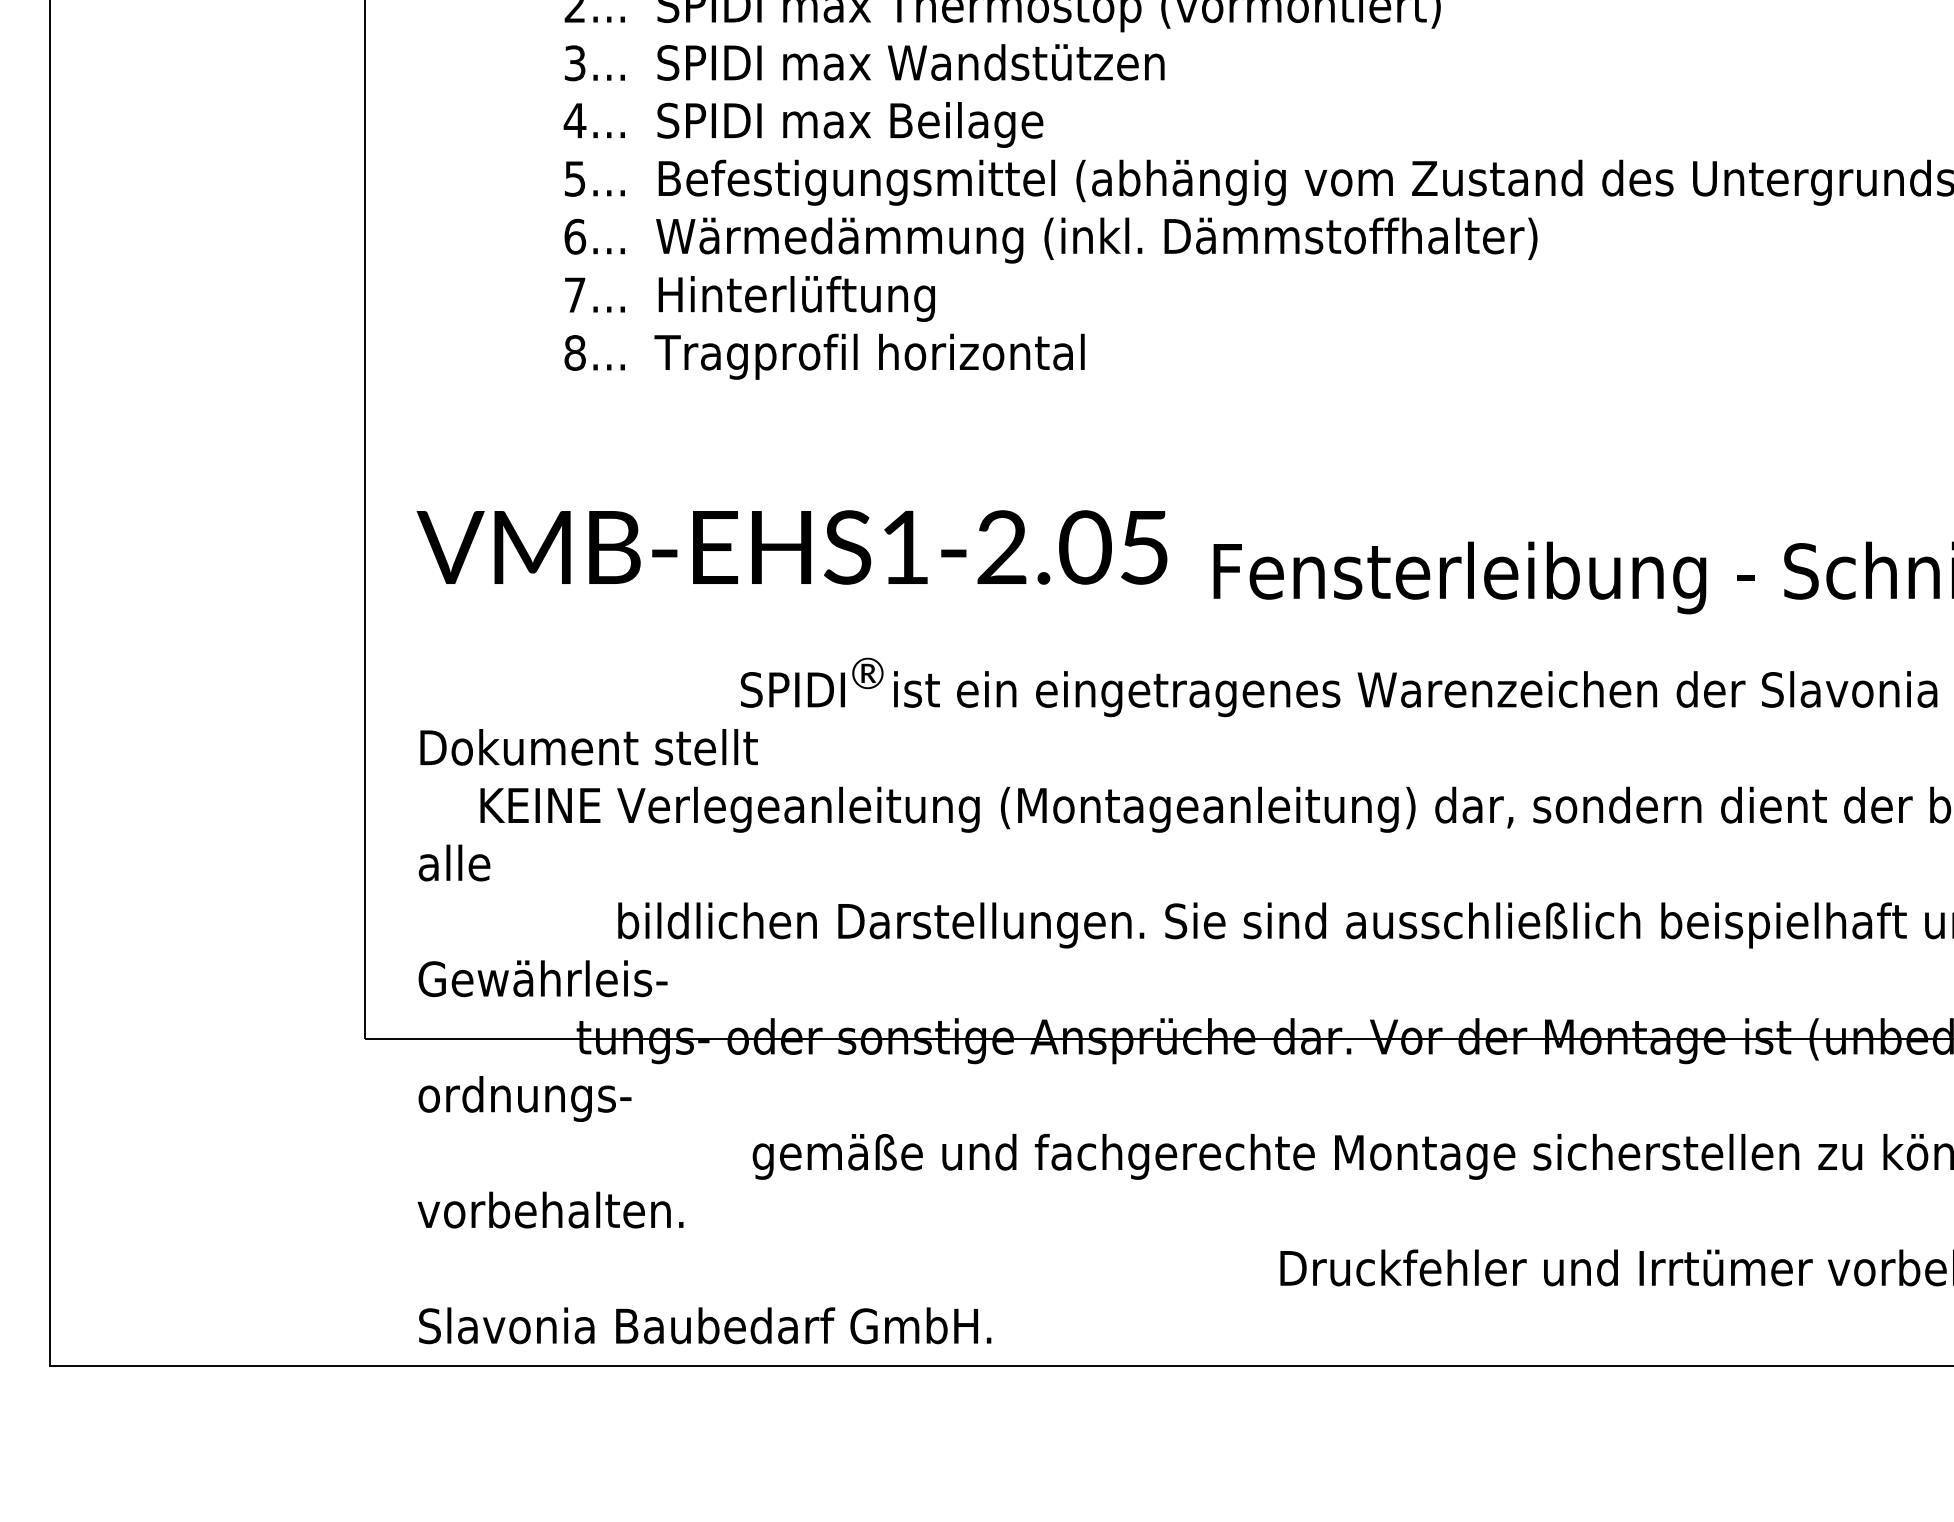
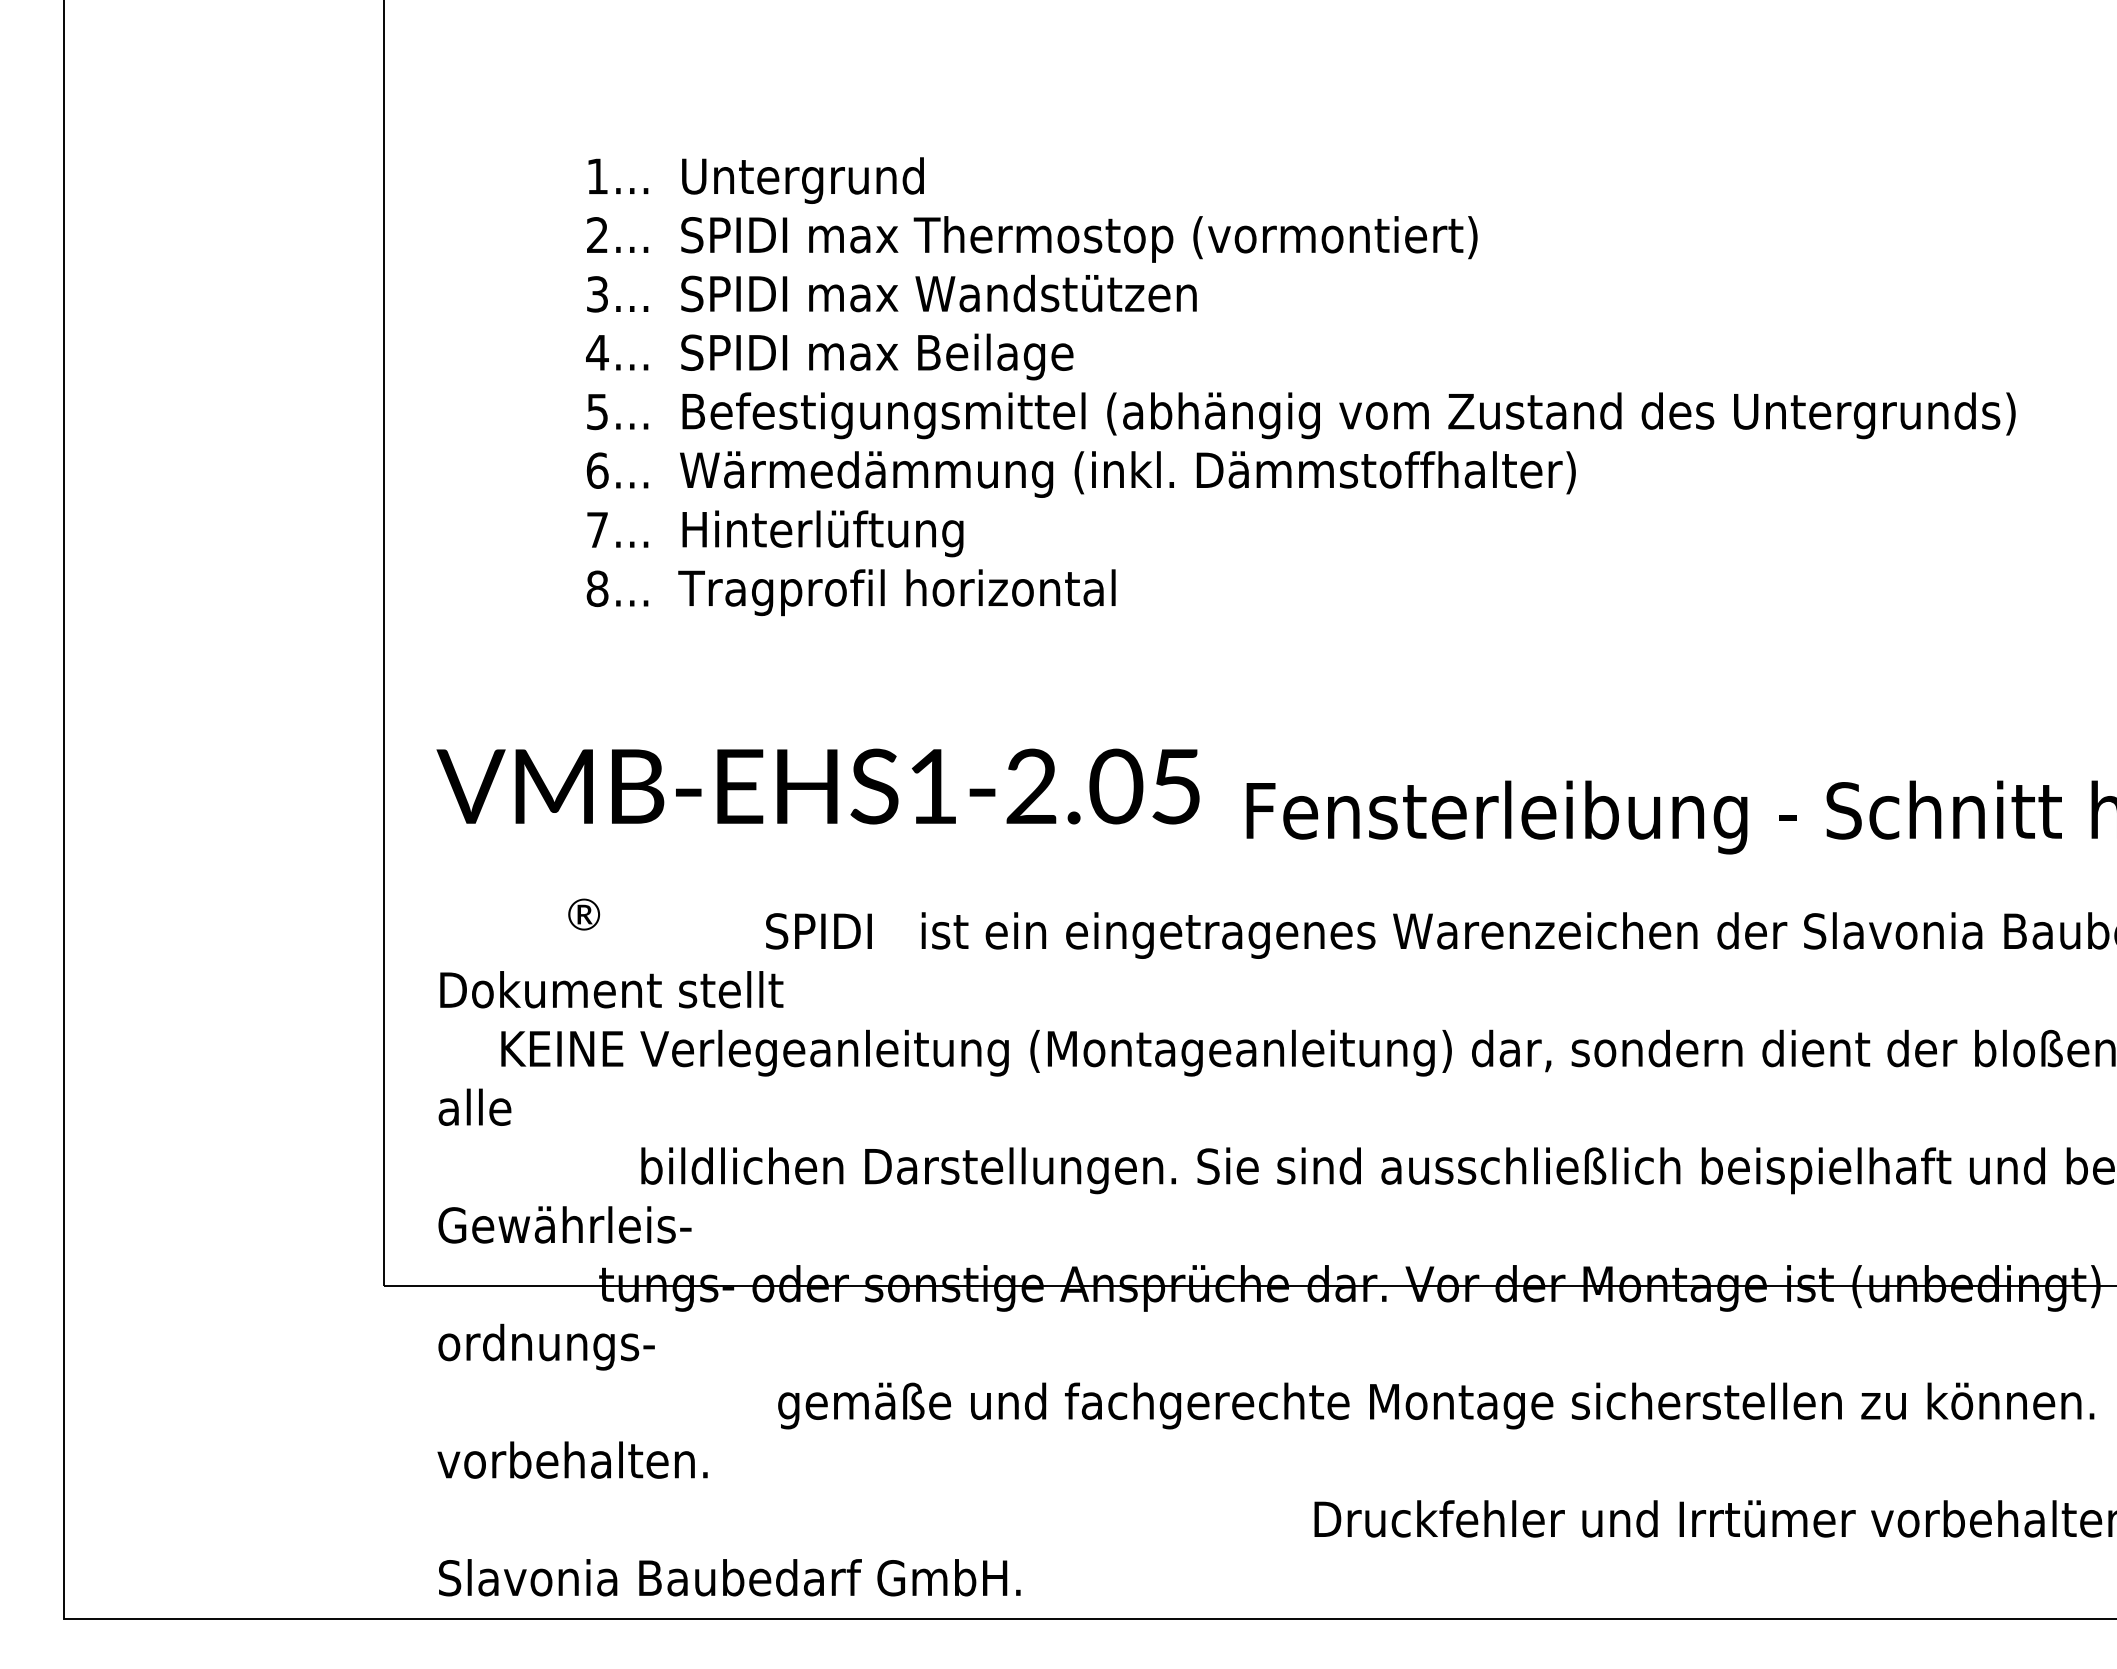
text: (868, 673) -> (584, 914), moved

